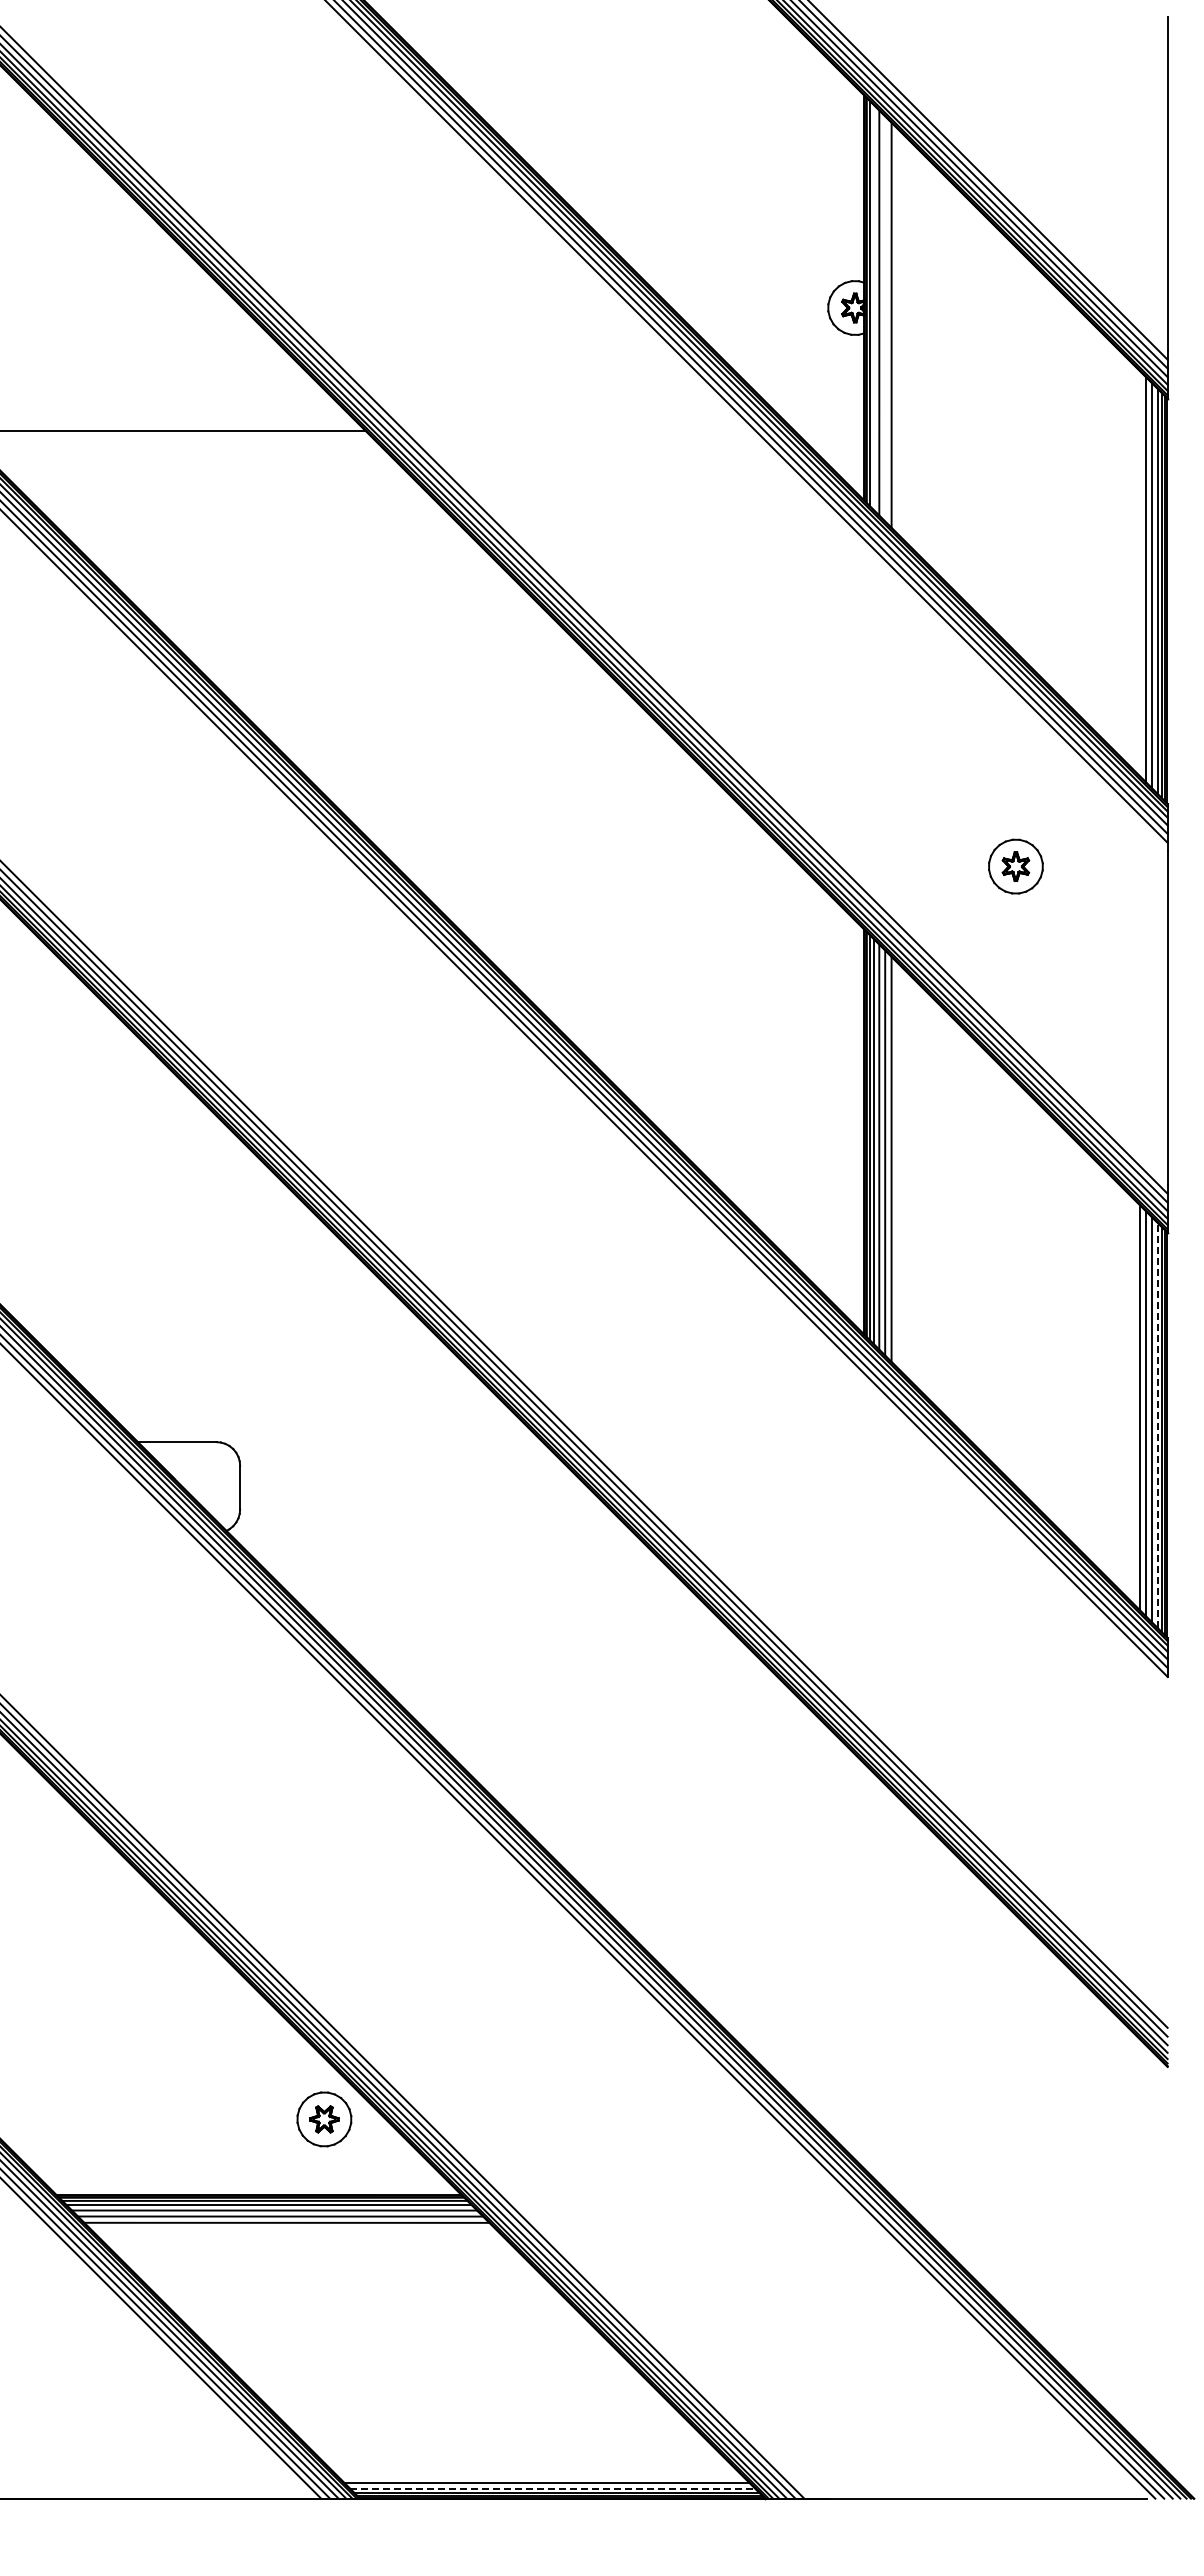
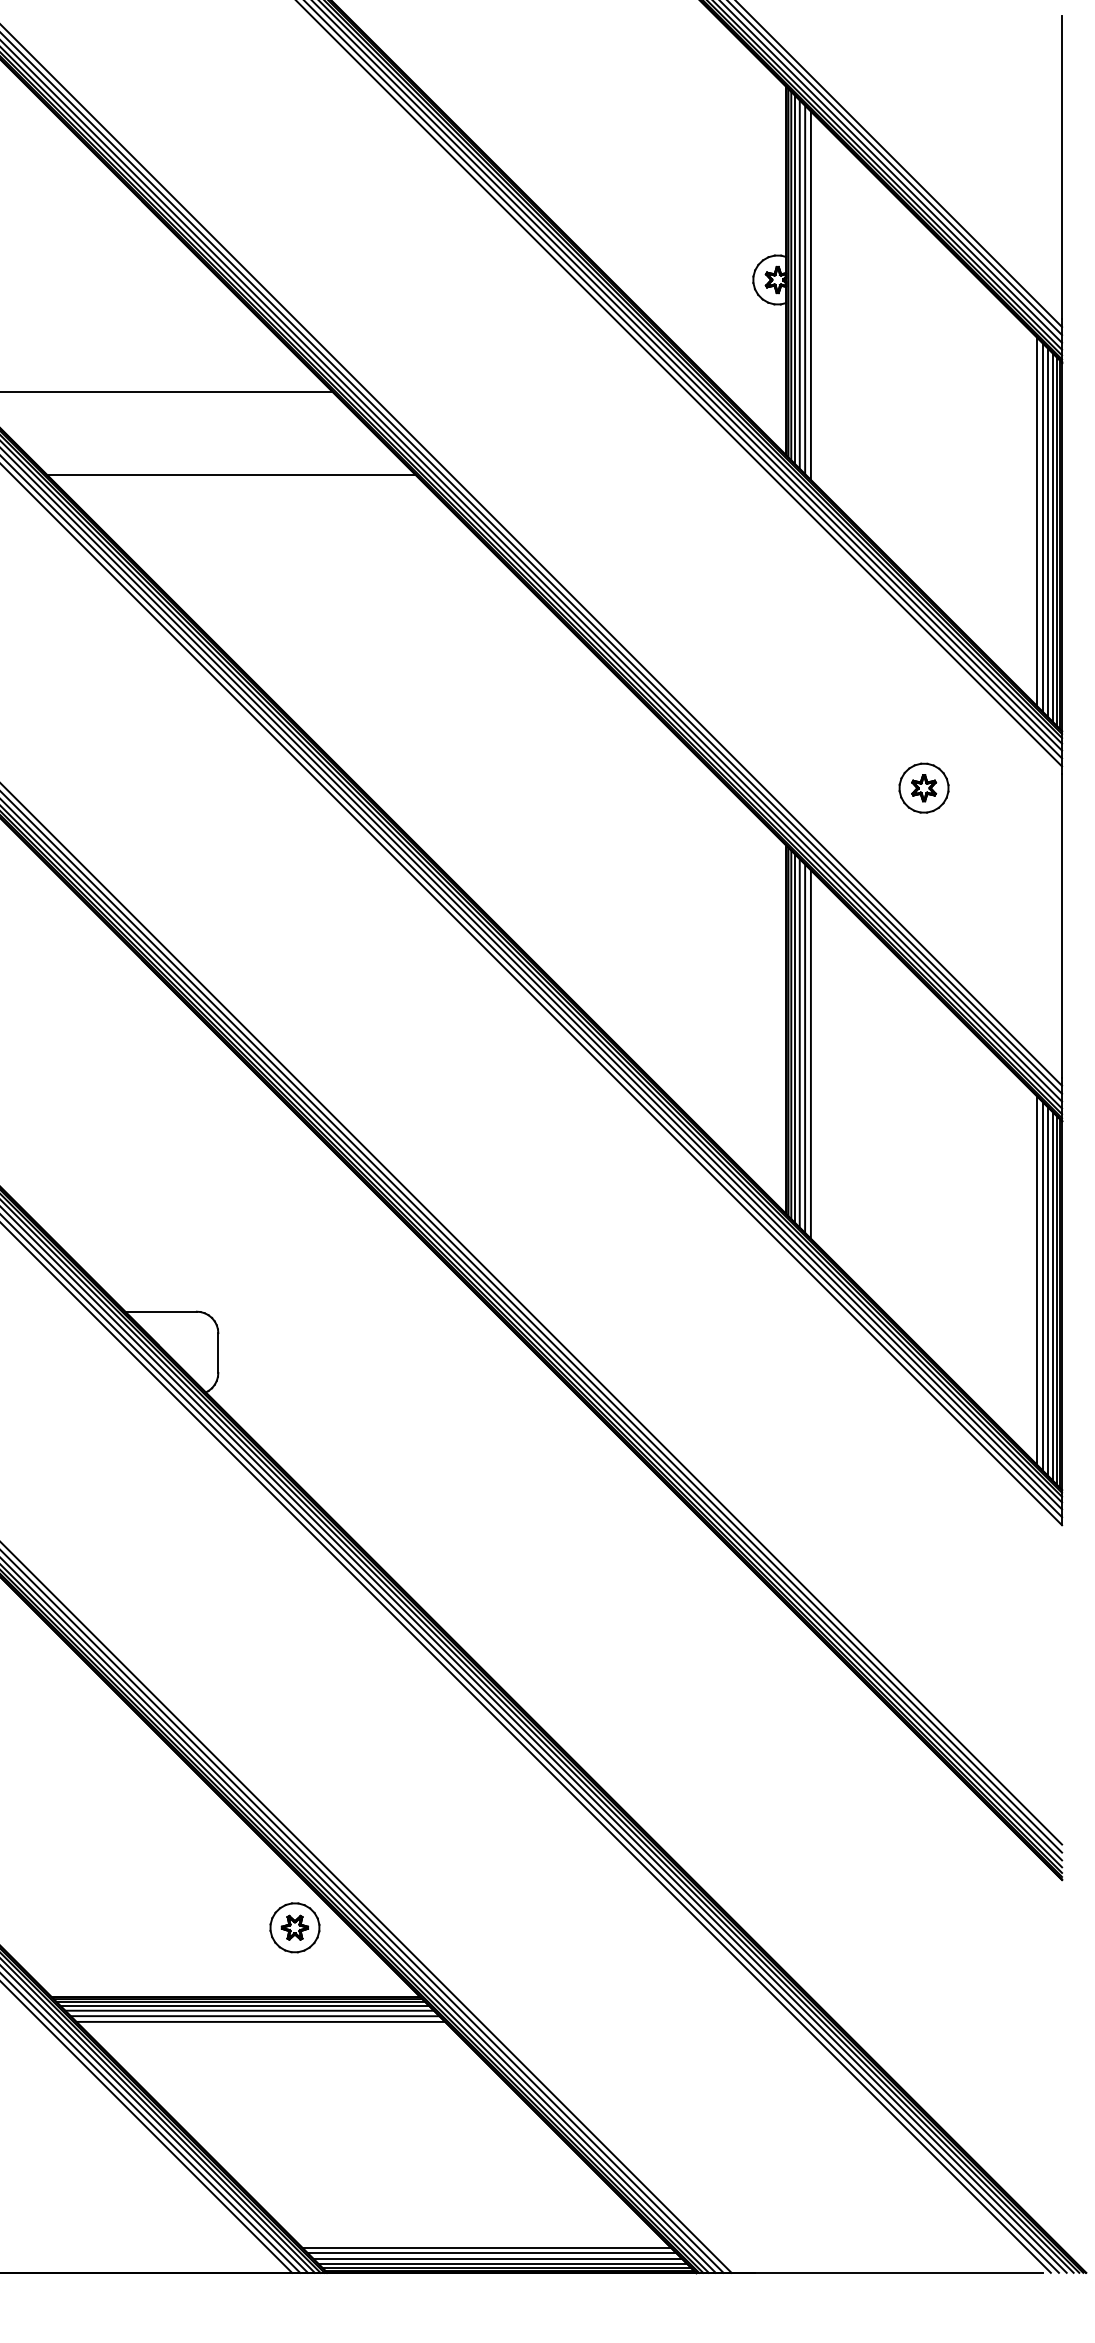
line: (874, 307) -> (795, 279), added
line: (885, 318) -> (805, 289), added
line: (253, 522) -> (230, 475), added
line: (1140, 573) -> (1037, 521), added
line: (1157, 1425) -> (1052, 1296), dashed -> solid
line: (534, 2471) -> (486, 2248), added
line: (541, 2477) -> (492, 2253), added
line: (552, 2488) -> (502, 2263), dashed -> solid

